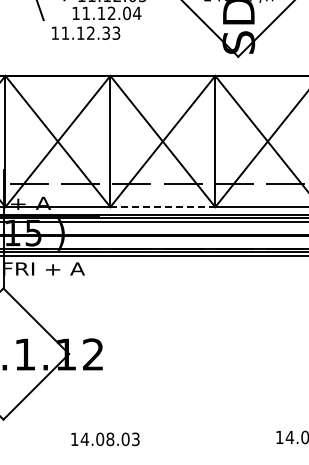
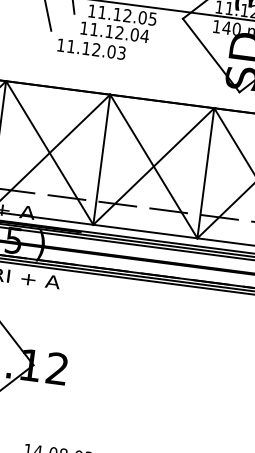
text: (106, 32) -> (111, 51), 11.12.33 -> 11.12.03
line: (163, 207) -> (145, 232), dashed -> solid

